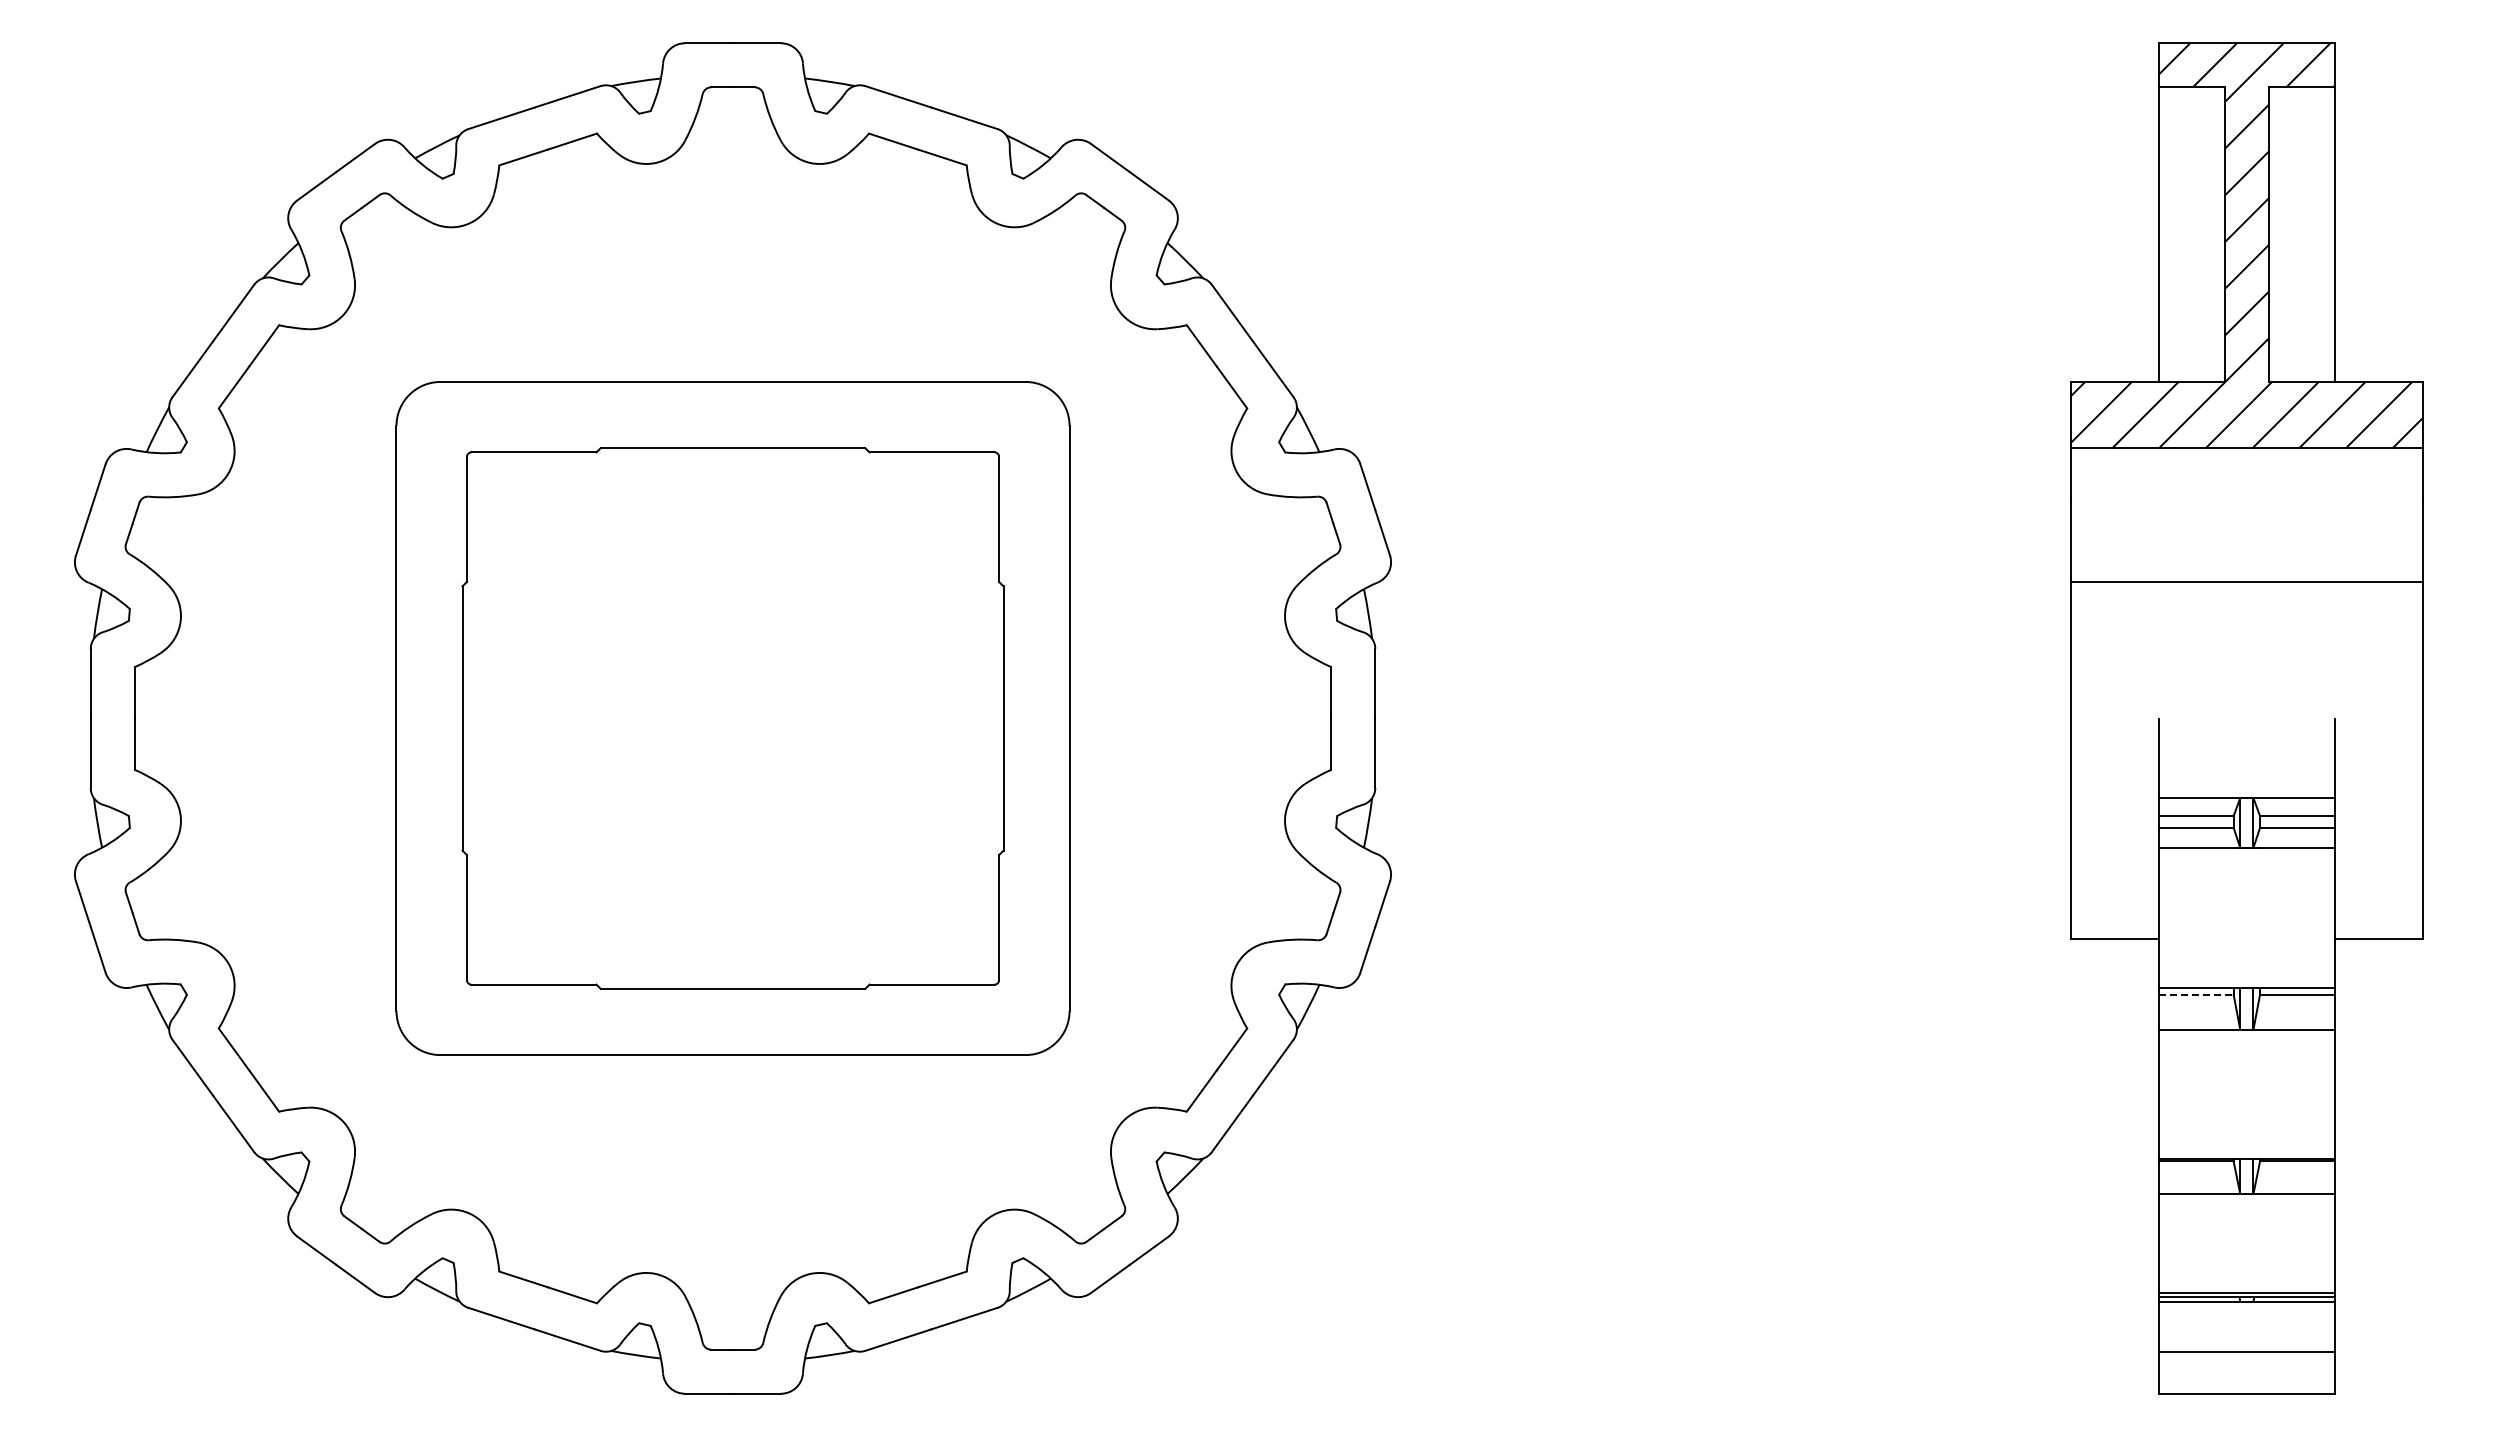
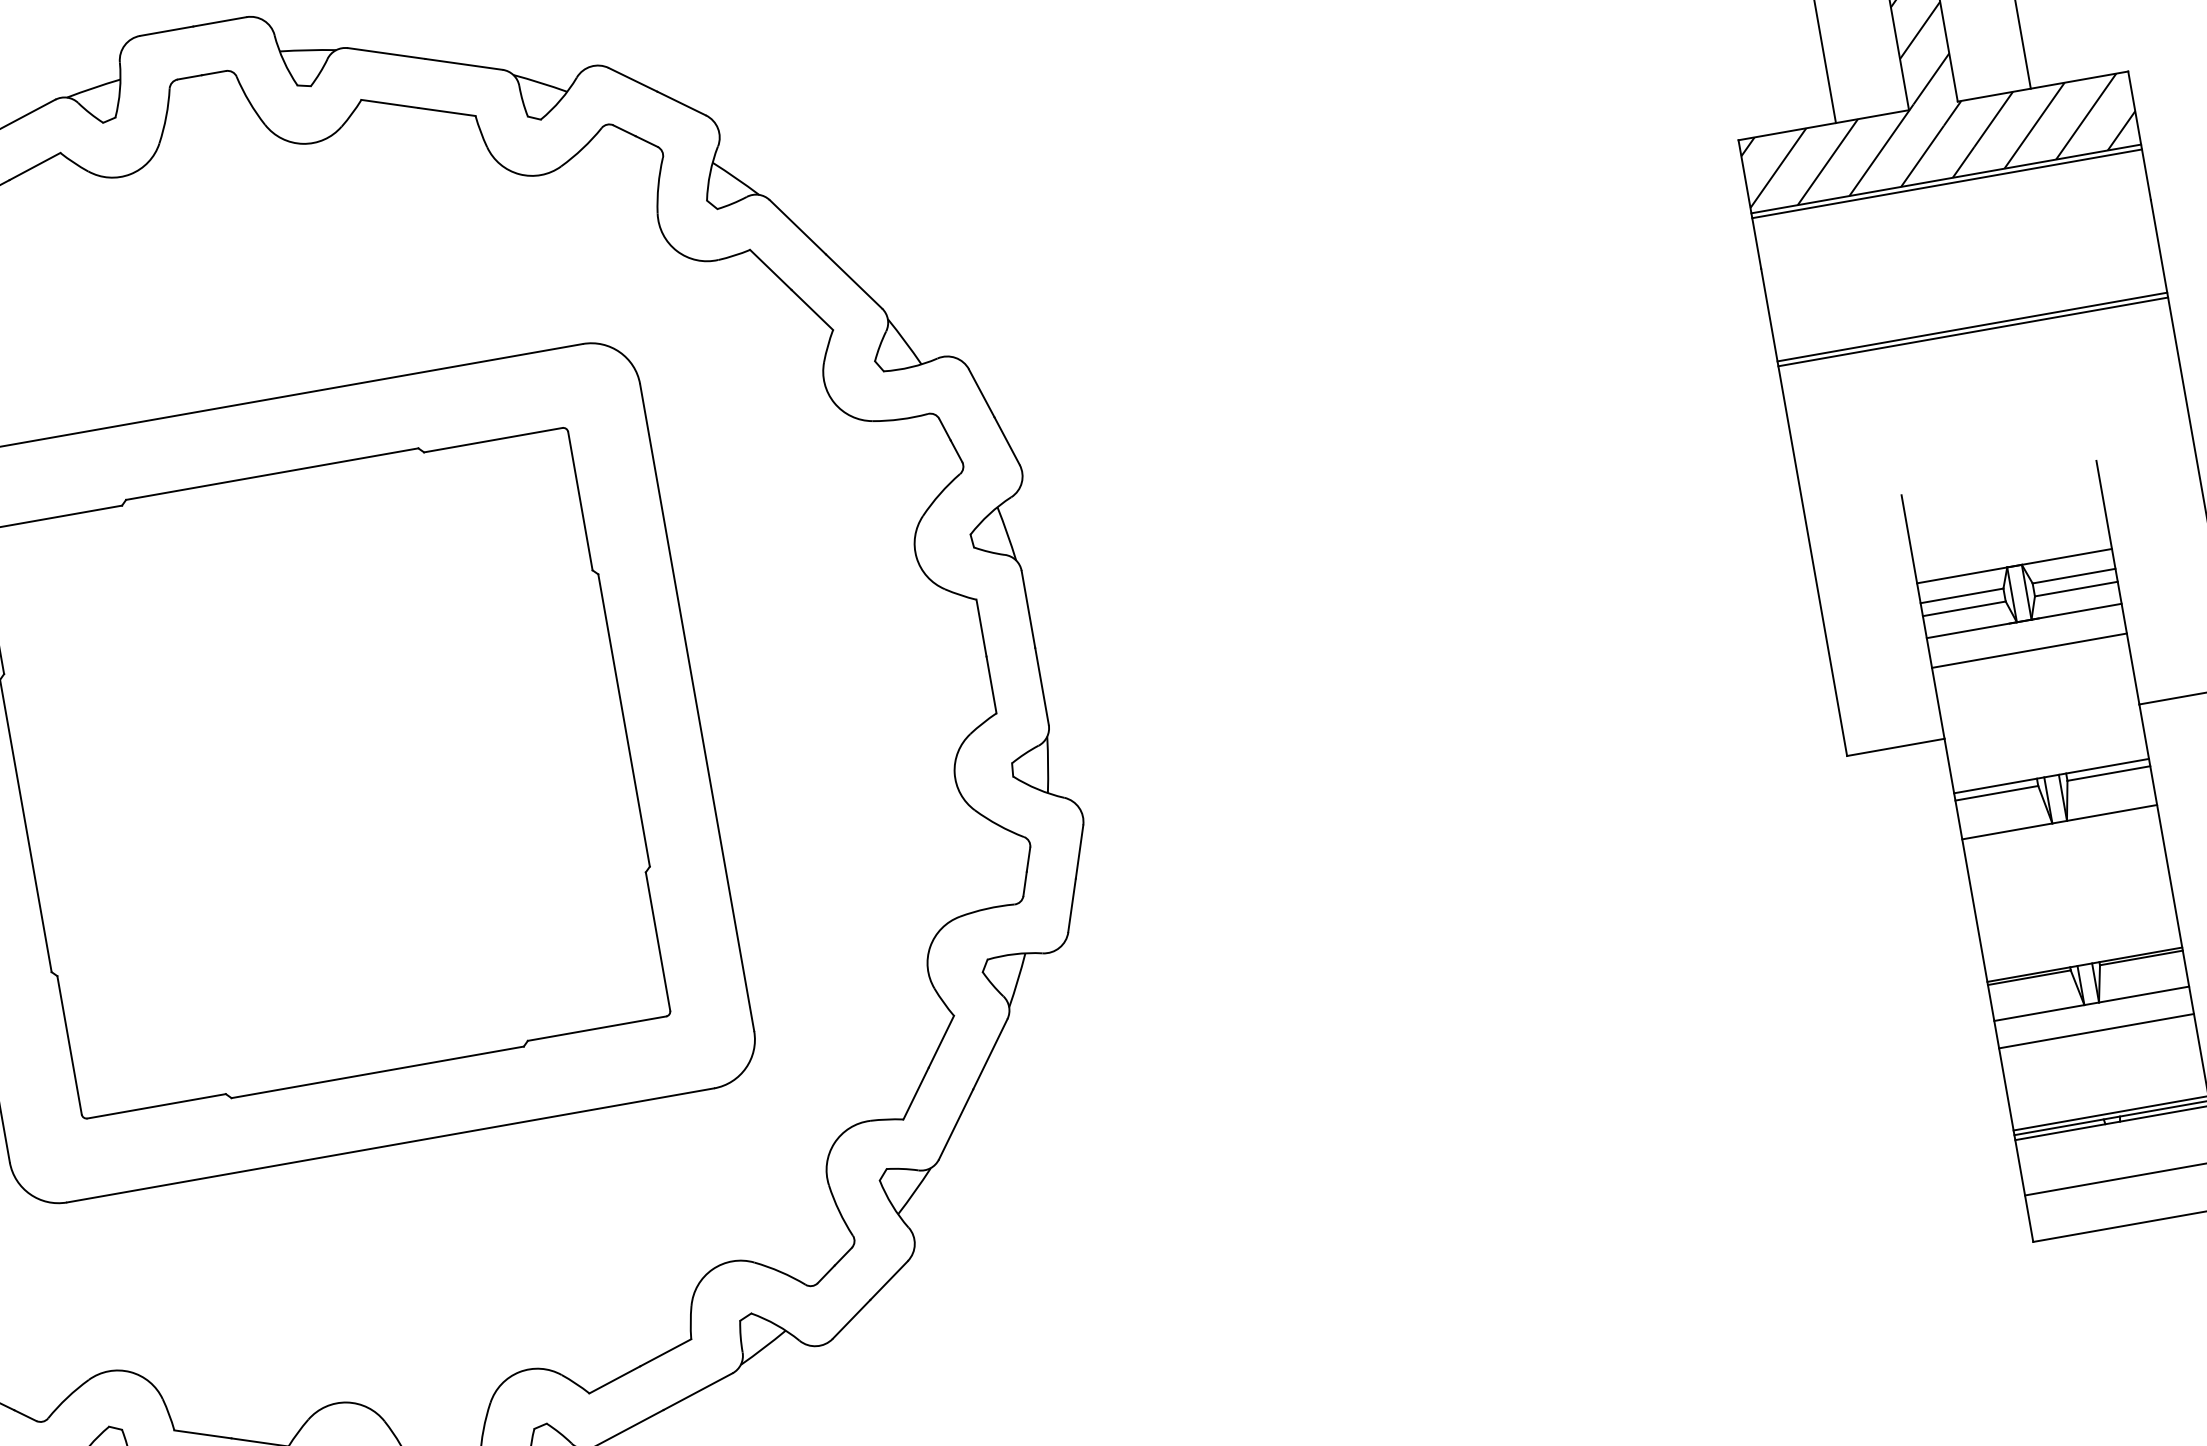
line: (2246, 452) -> (1946, 183), added
line: (2246, 586) -> (1972, 332), added
line: (2246, 874) -> (2029, 650), added
line: (2196, 994) -> (1997, 793), dashed -> solid
line: (2246, 1218) -> (2096, 1031), added

